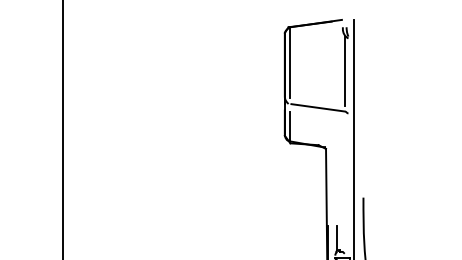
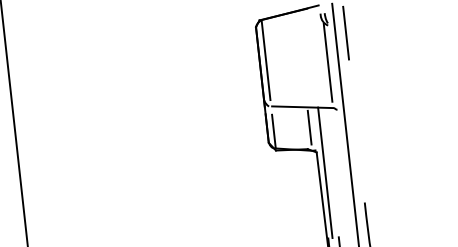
line: (363, 46) -> (346, 32), added
line: (322, 126) -> (309, 127), added
line: (331, 167) -> (325, 172), added

